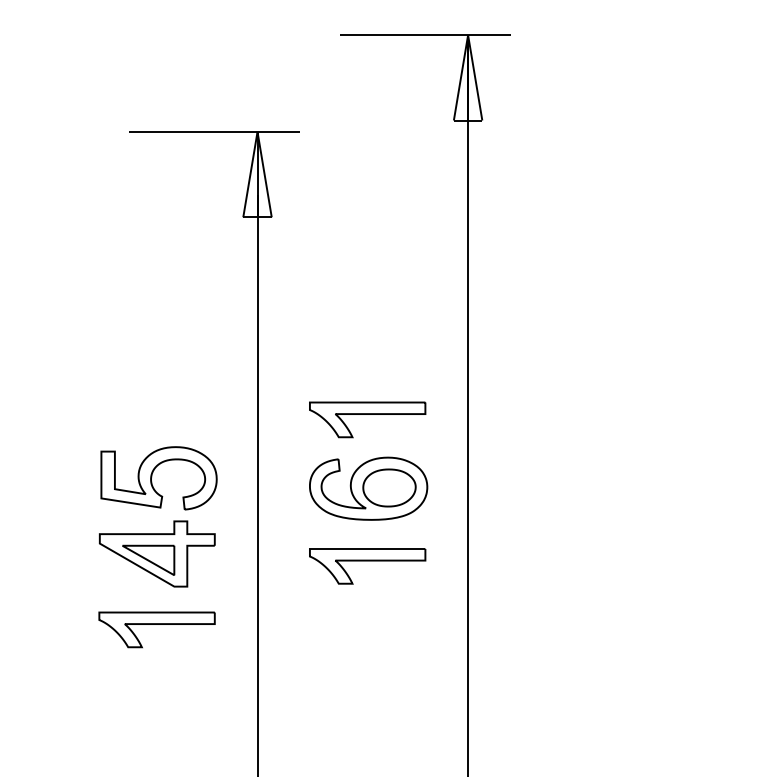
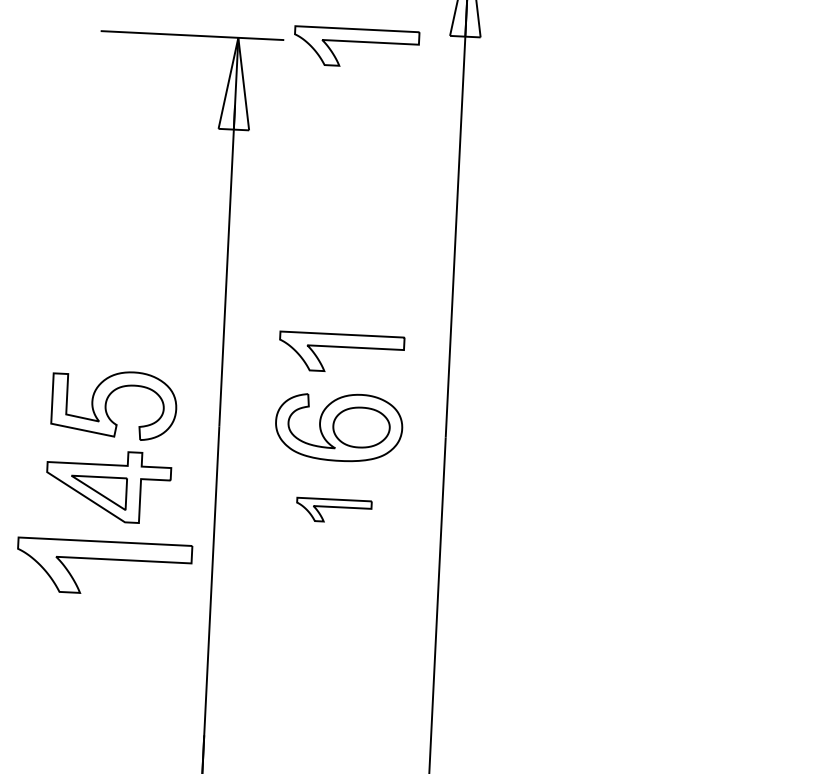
part: (367, 135) -> (356, 47), added
part: (367, 566) -> (333, 510), size x0.6
part: (156, 629) -> (103, 567), size x1.4

